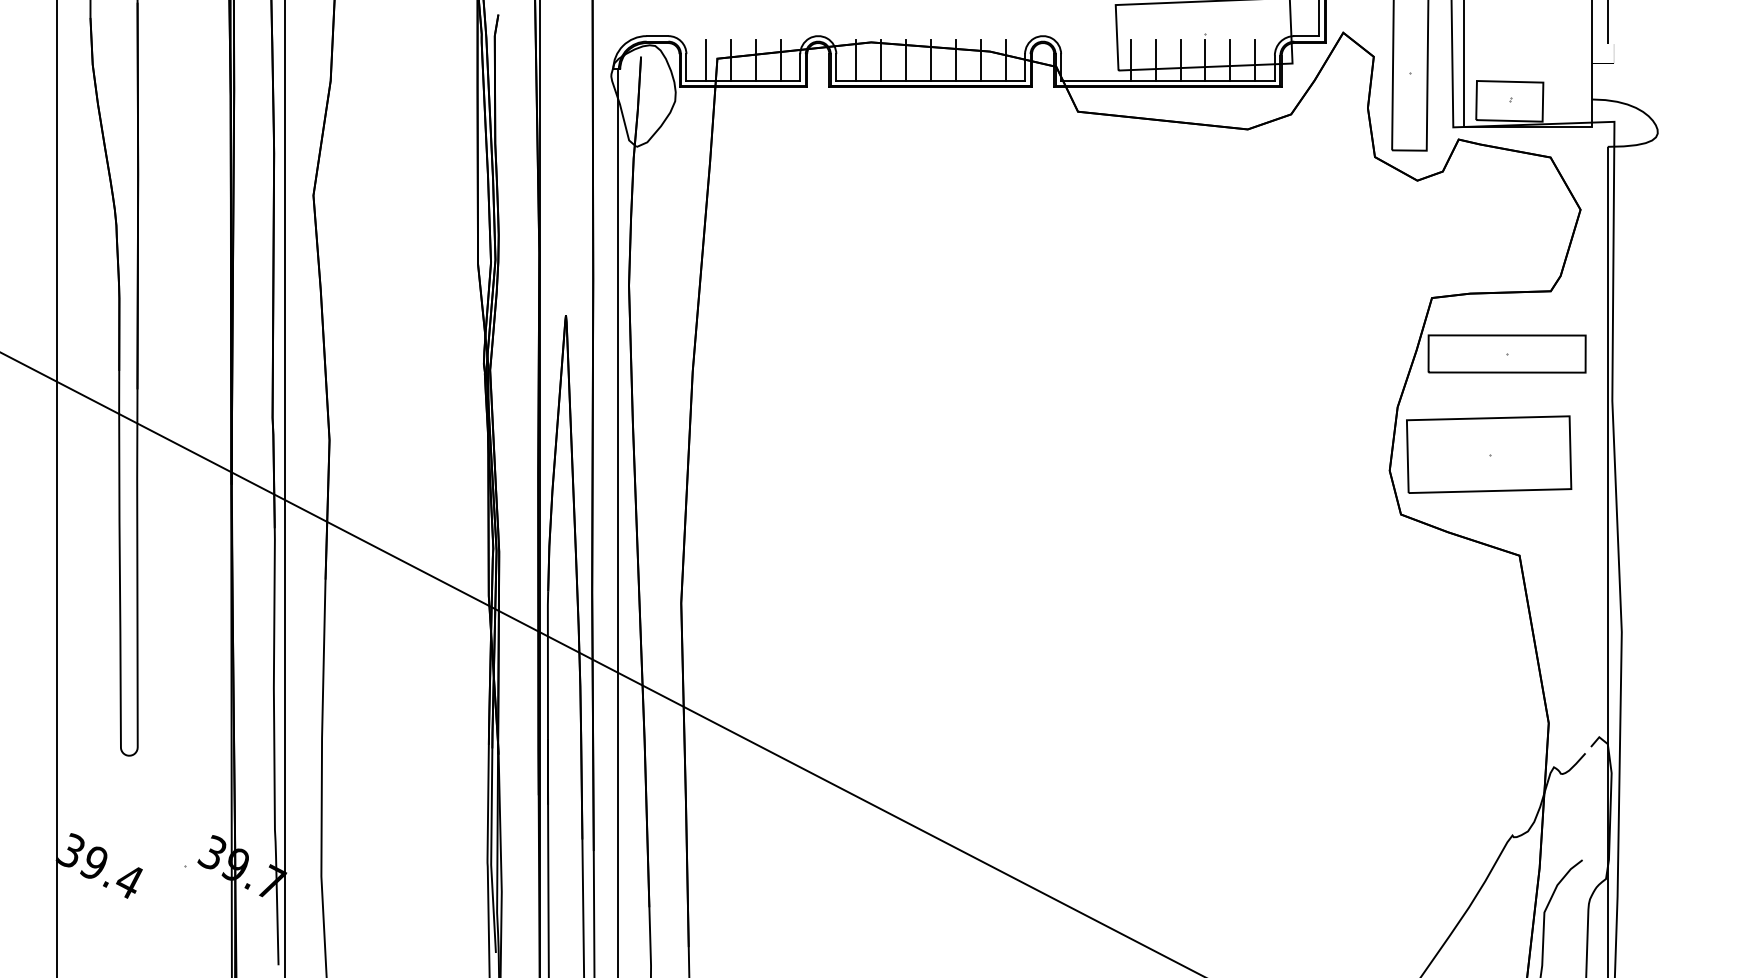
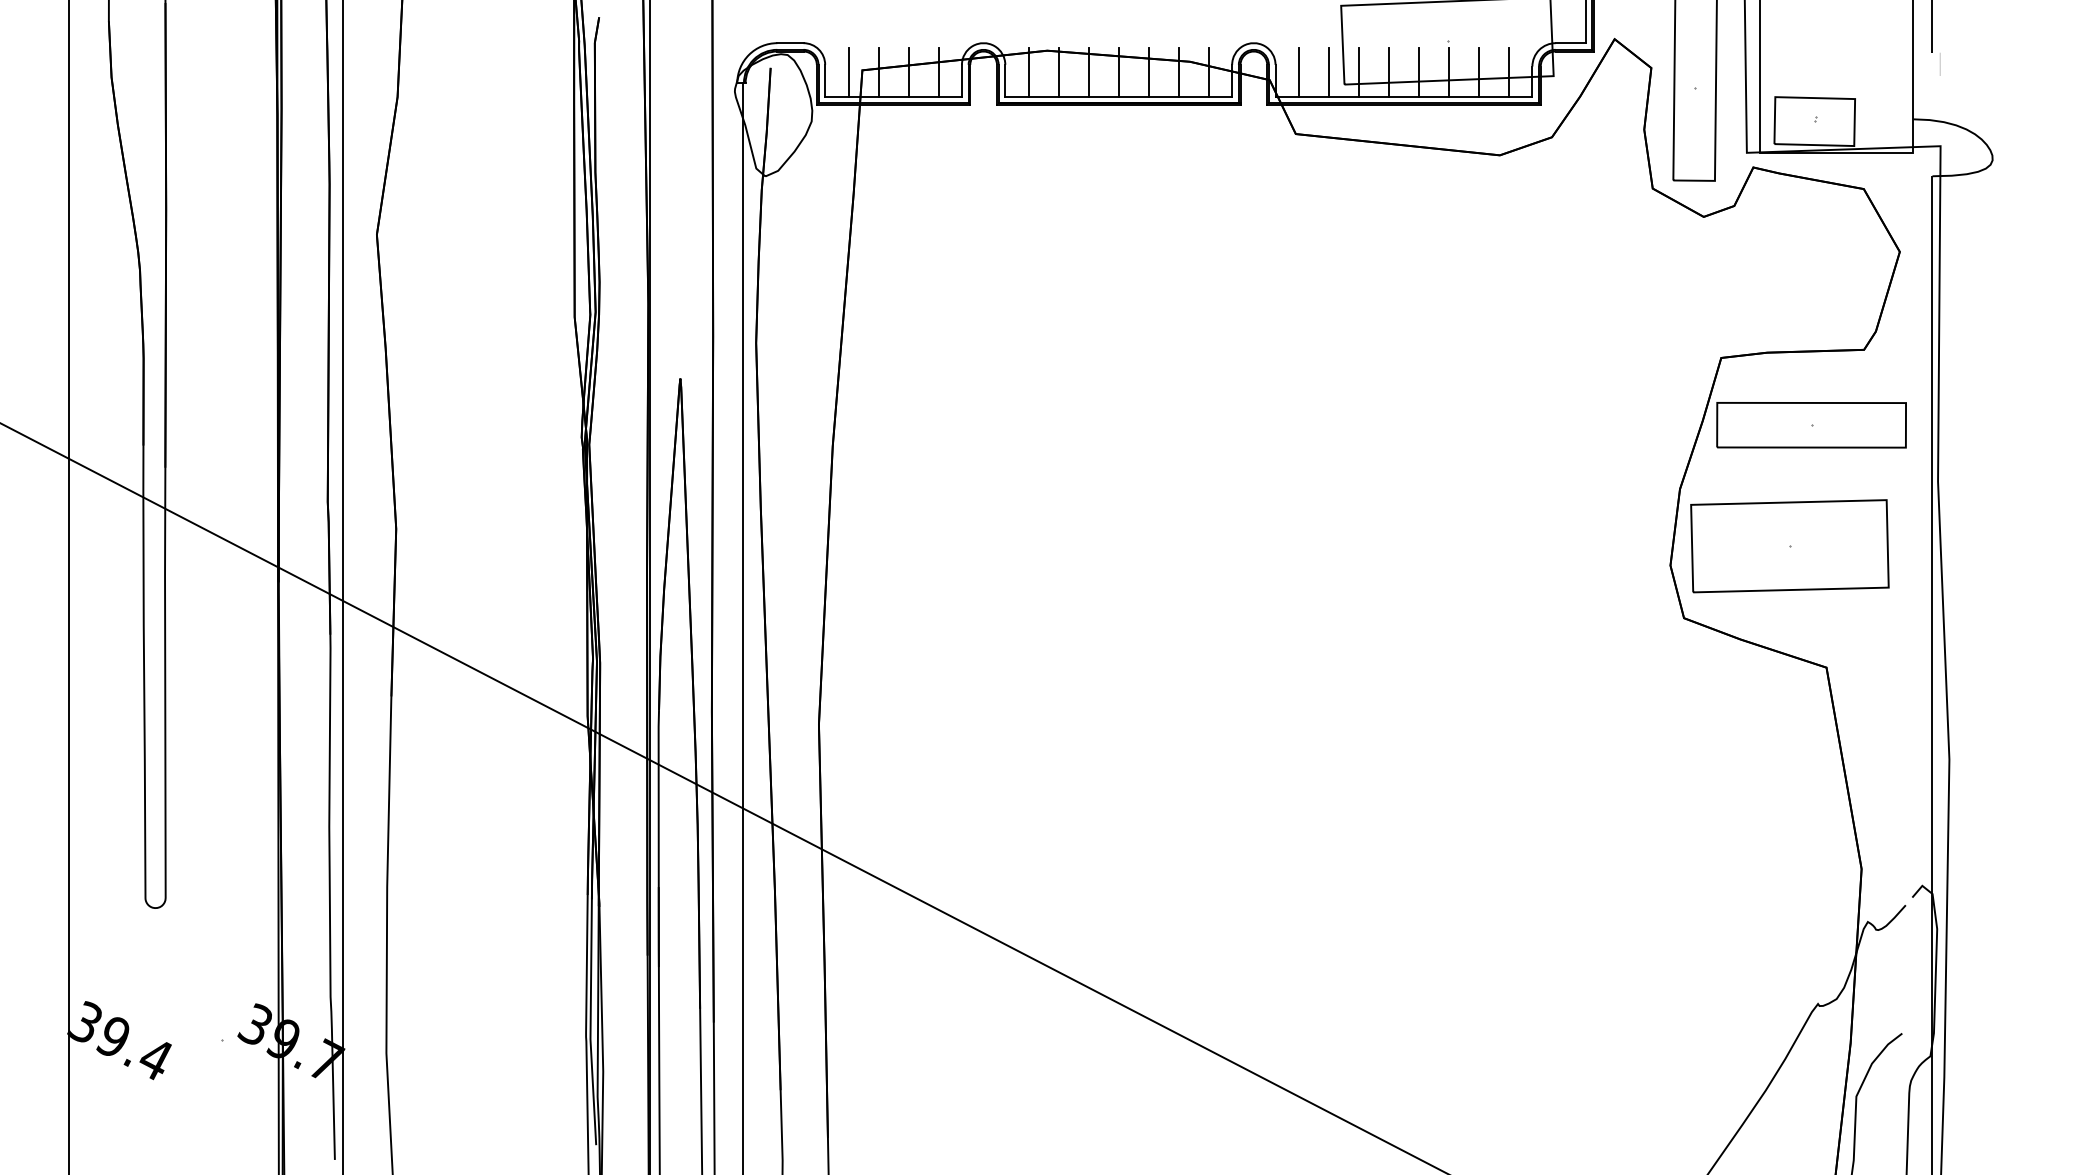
line: (1080, 60) -> (1298, 72), added
line: (1105, 60) -> (1328, 72), added

